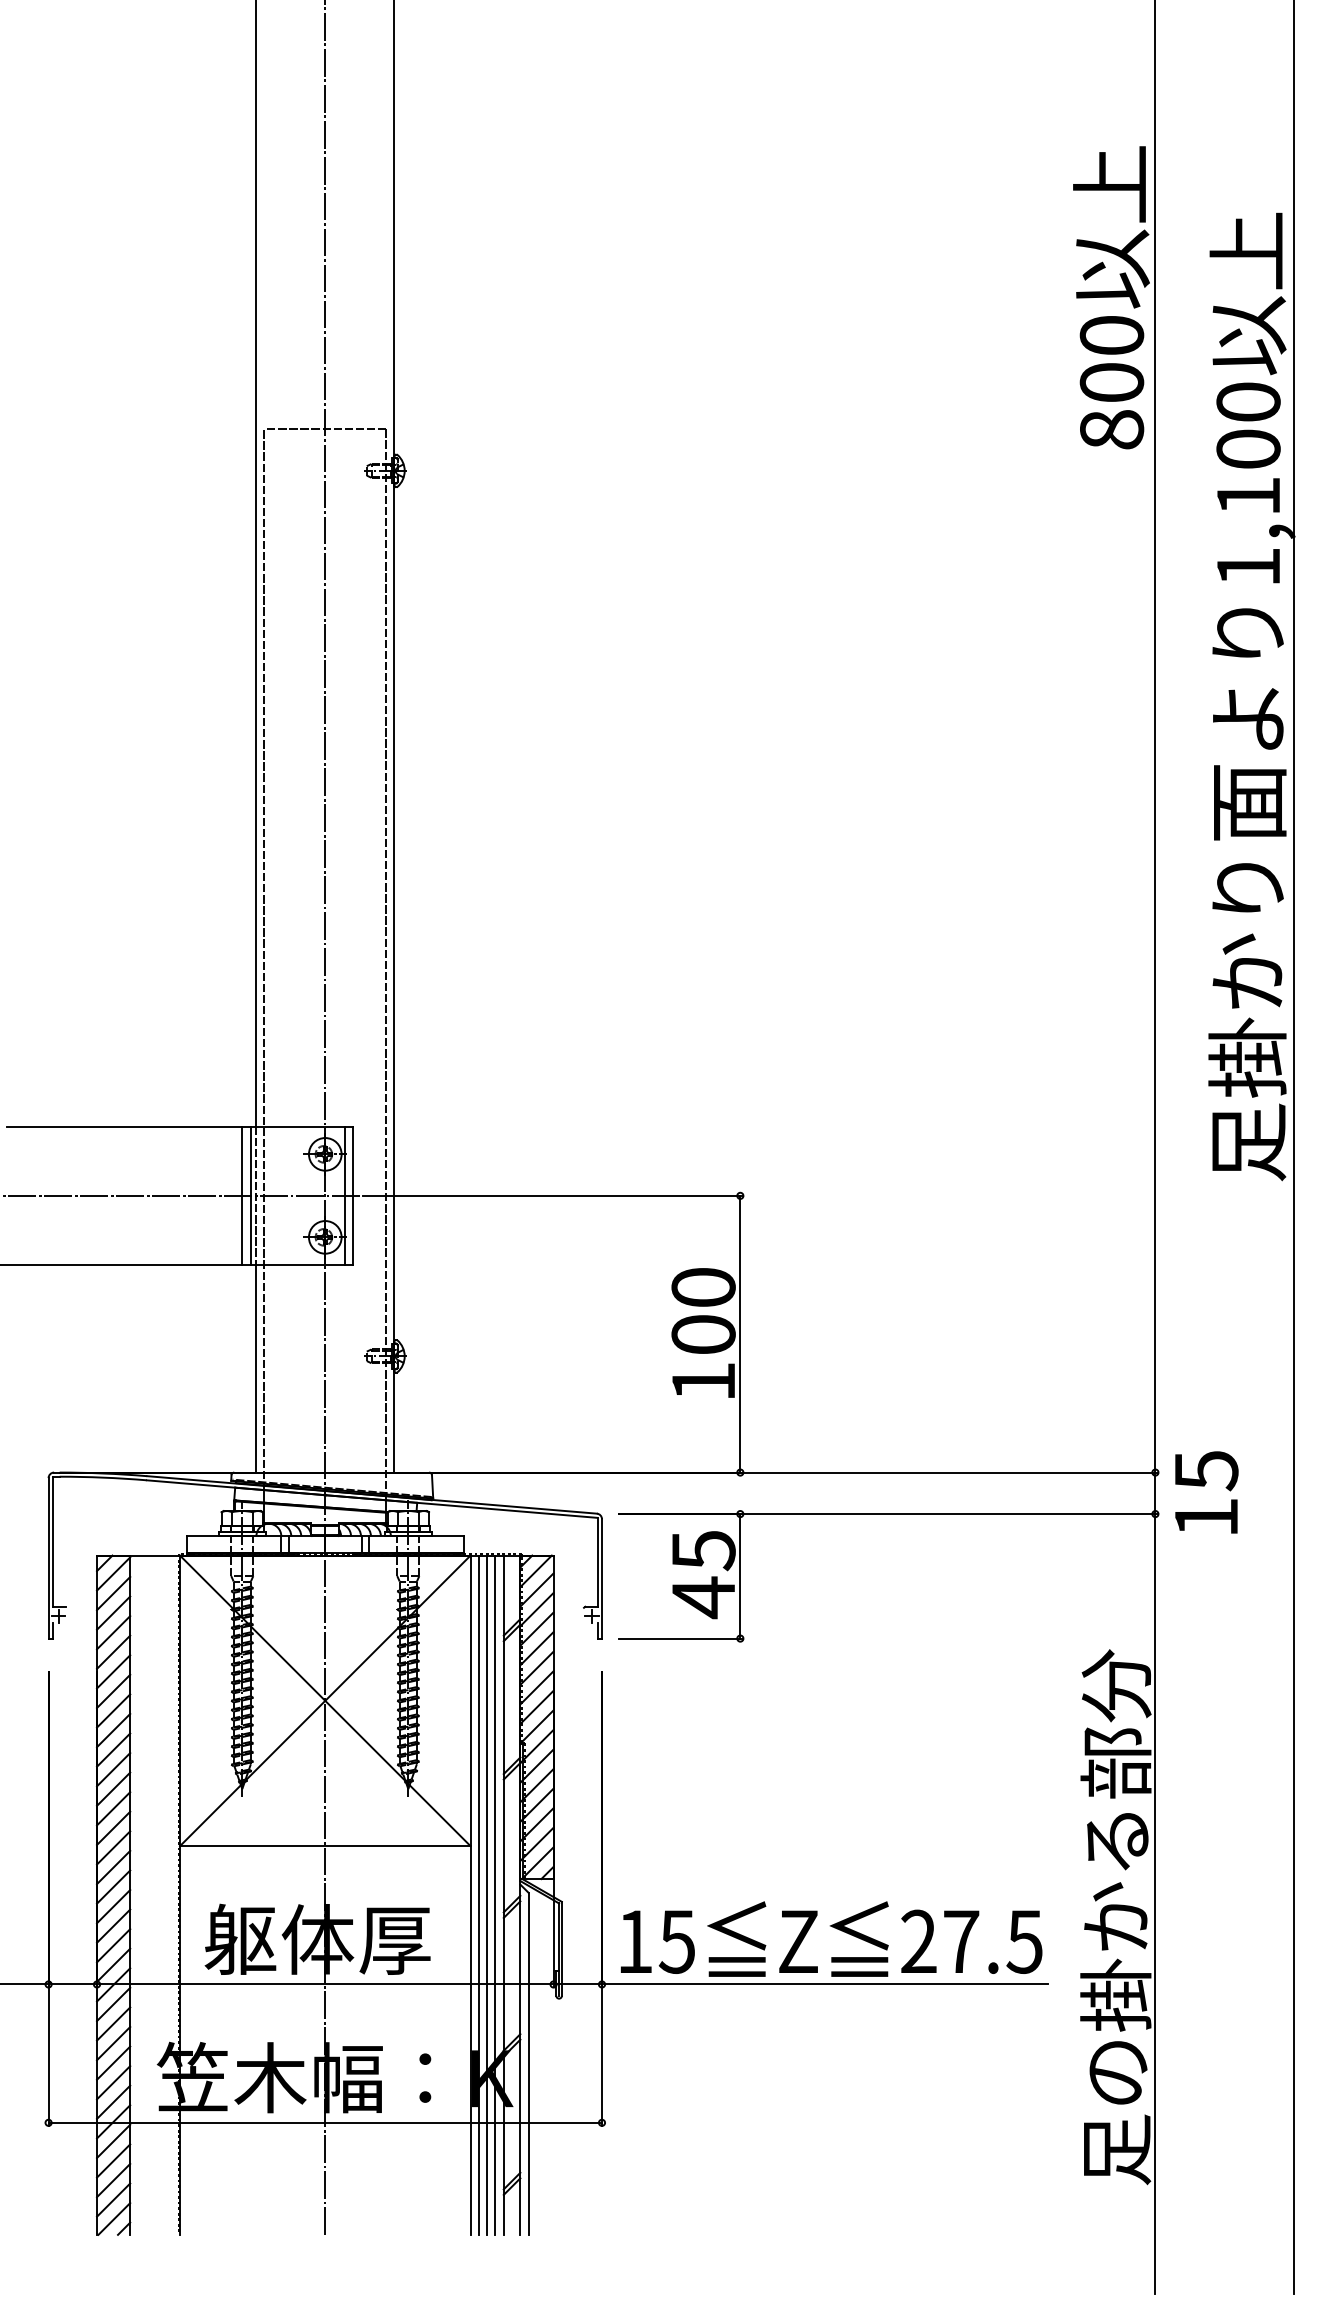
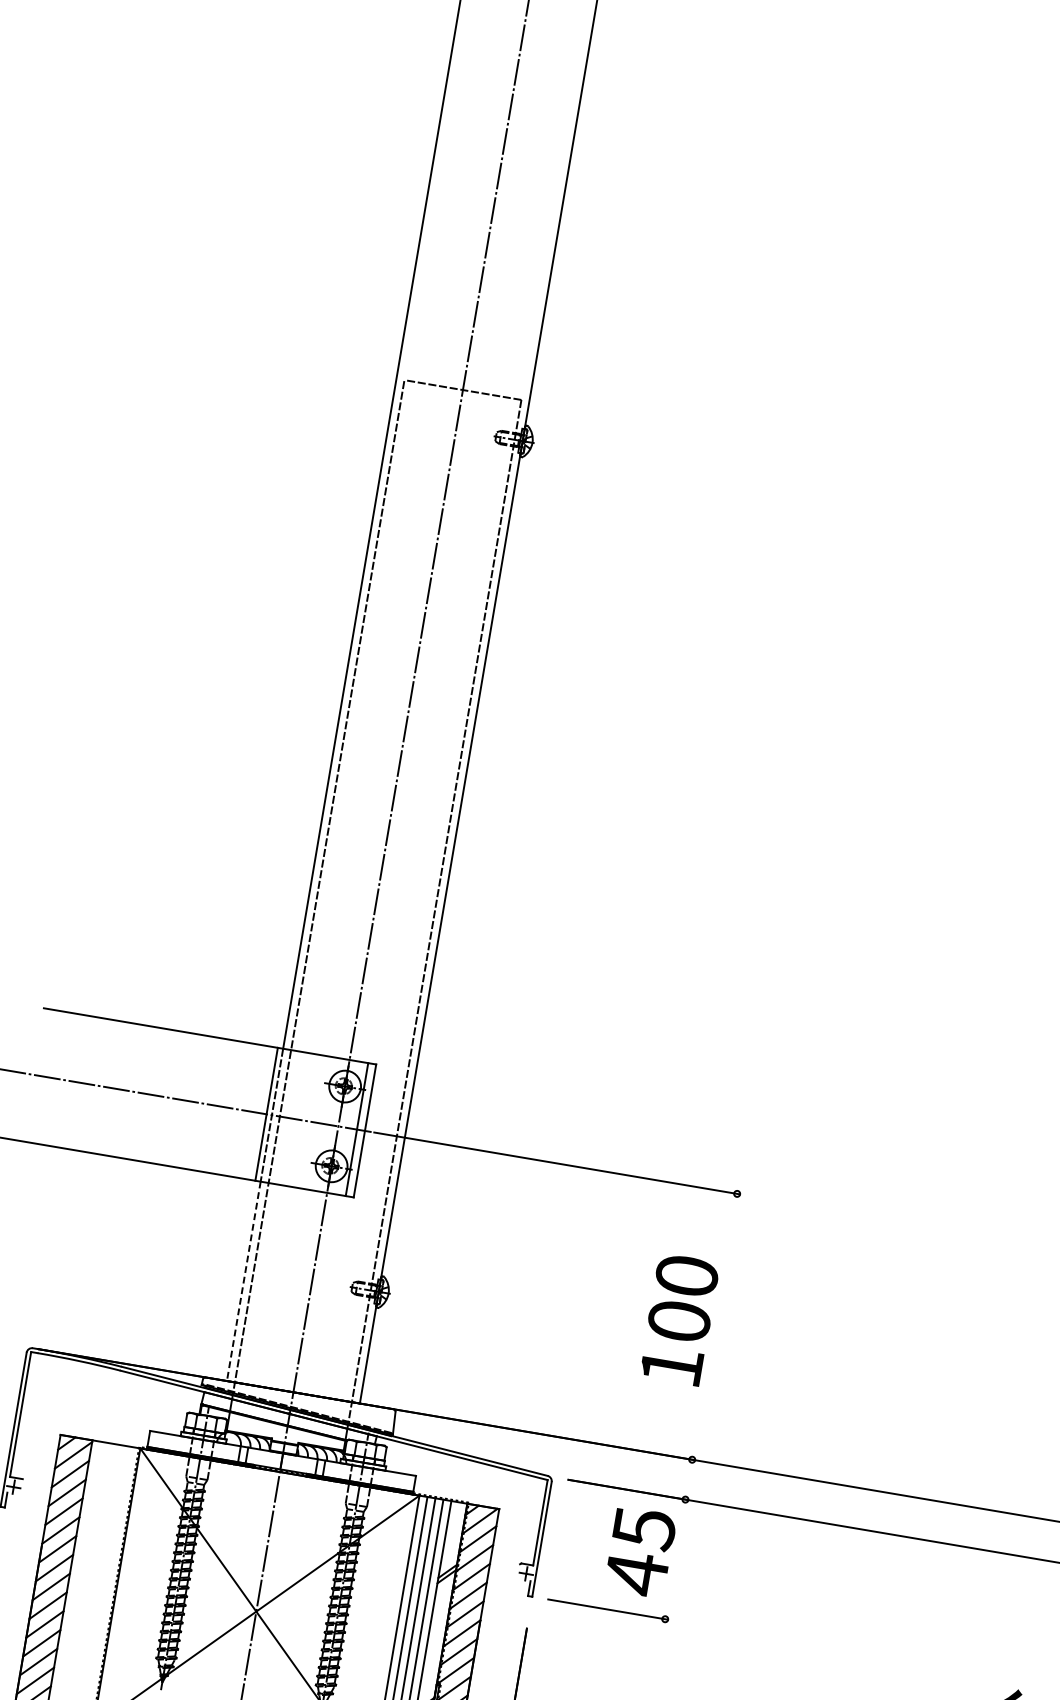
line: (242, 1195) -> (258, 1112), removed
line: (740, 1333) -> (714, 1326), removed
line: (256, 1368) -> (244, 1281), solid -> dashed
line: (740, 1576) -> (675, 1559), removed

